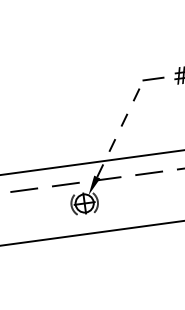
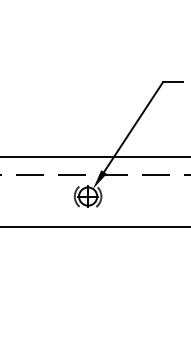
line: (120, 128) -> (133, 127), dashed -> solid

